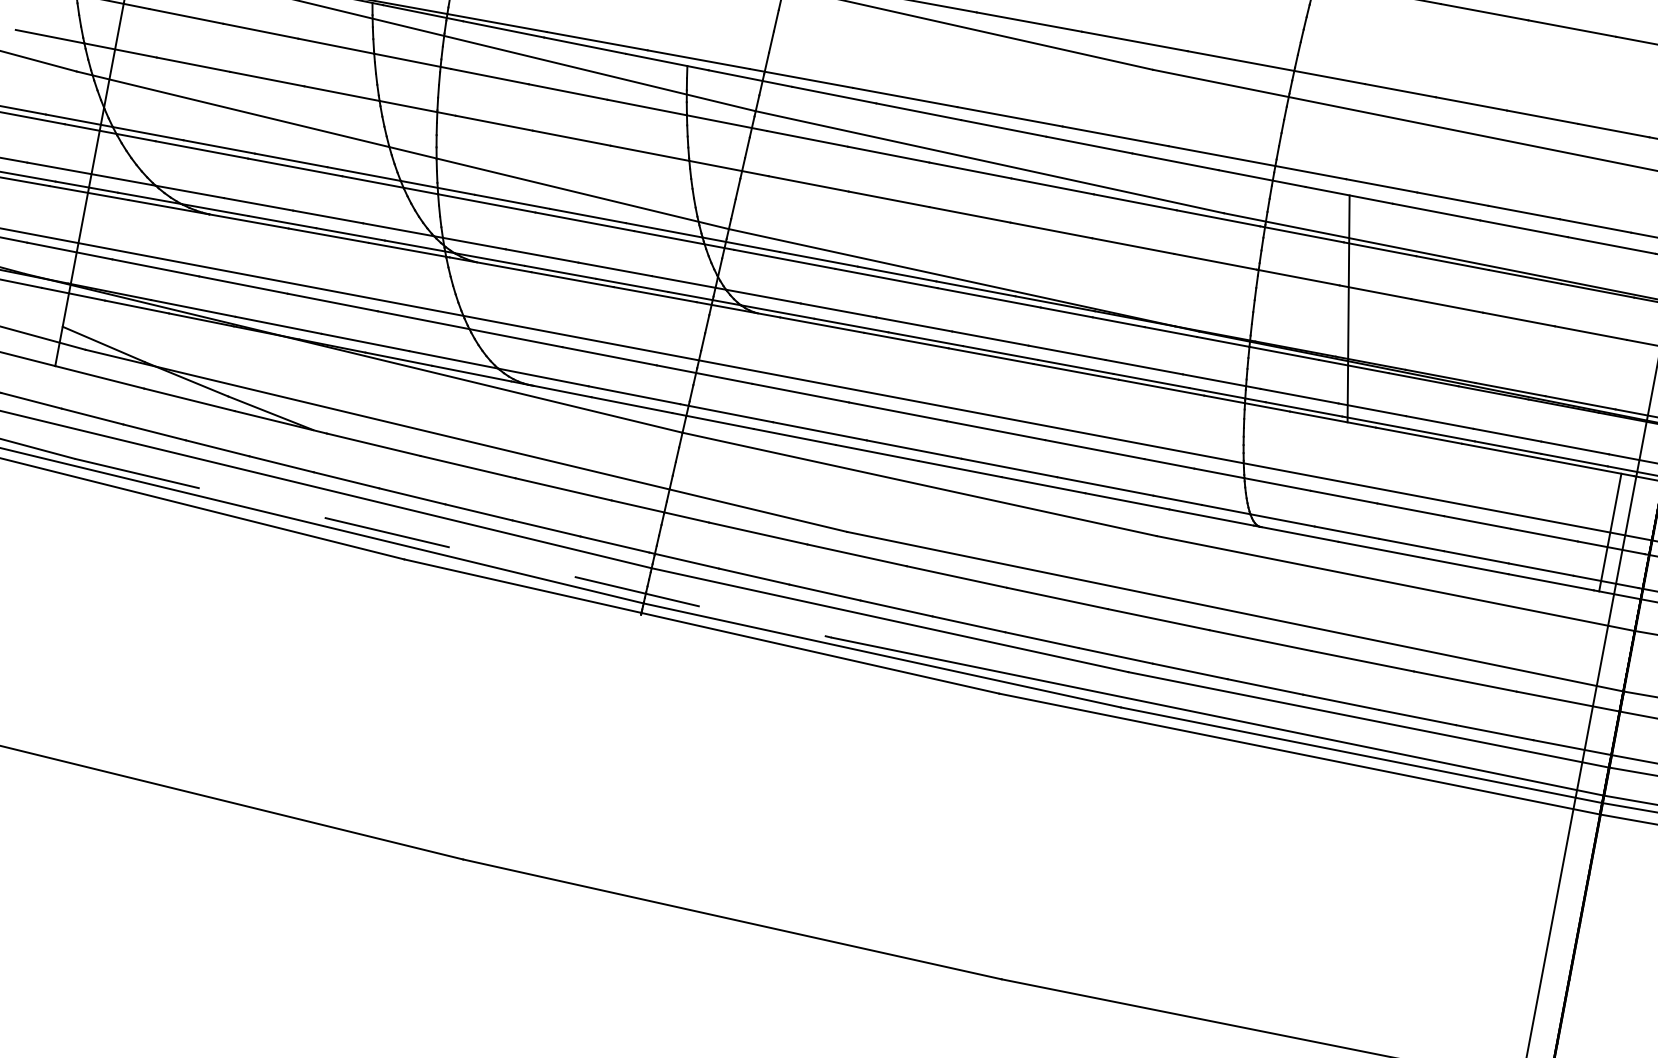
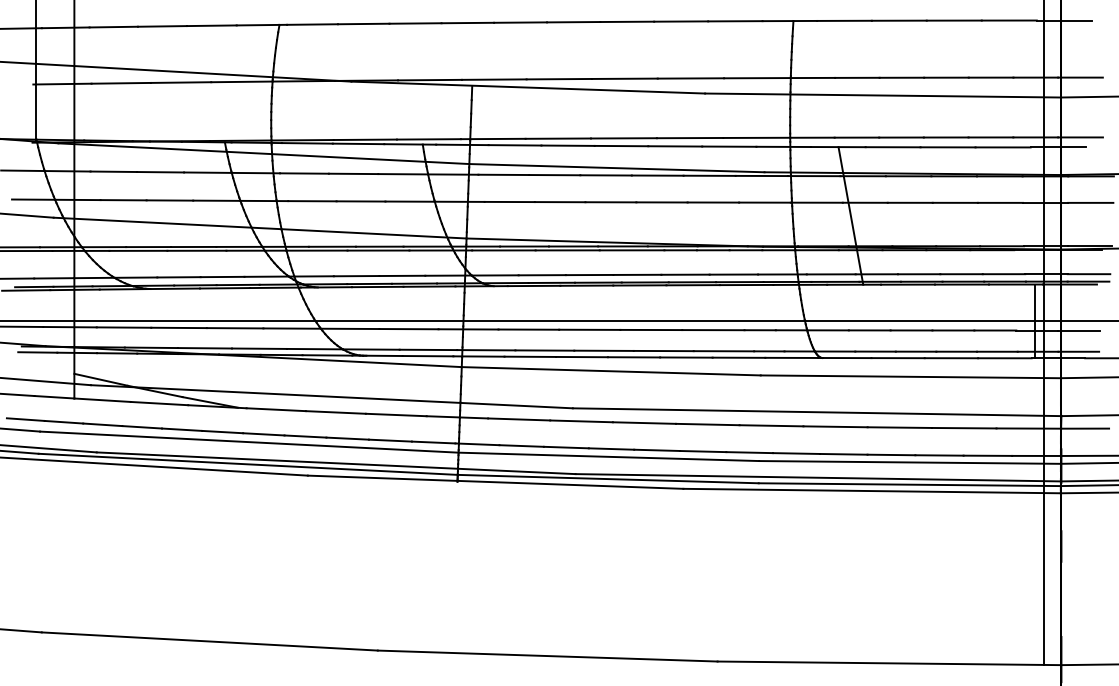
line: (453, 548) -> (336, 463), dashed -> solid

